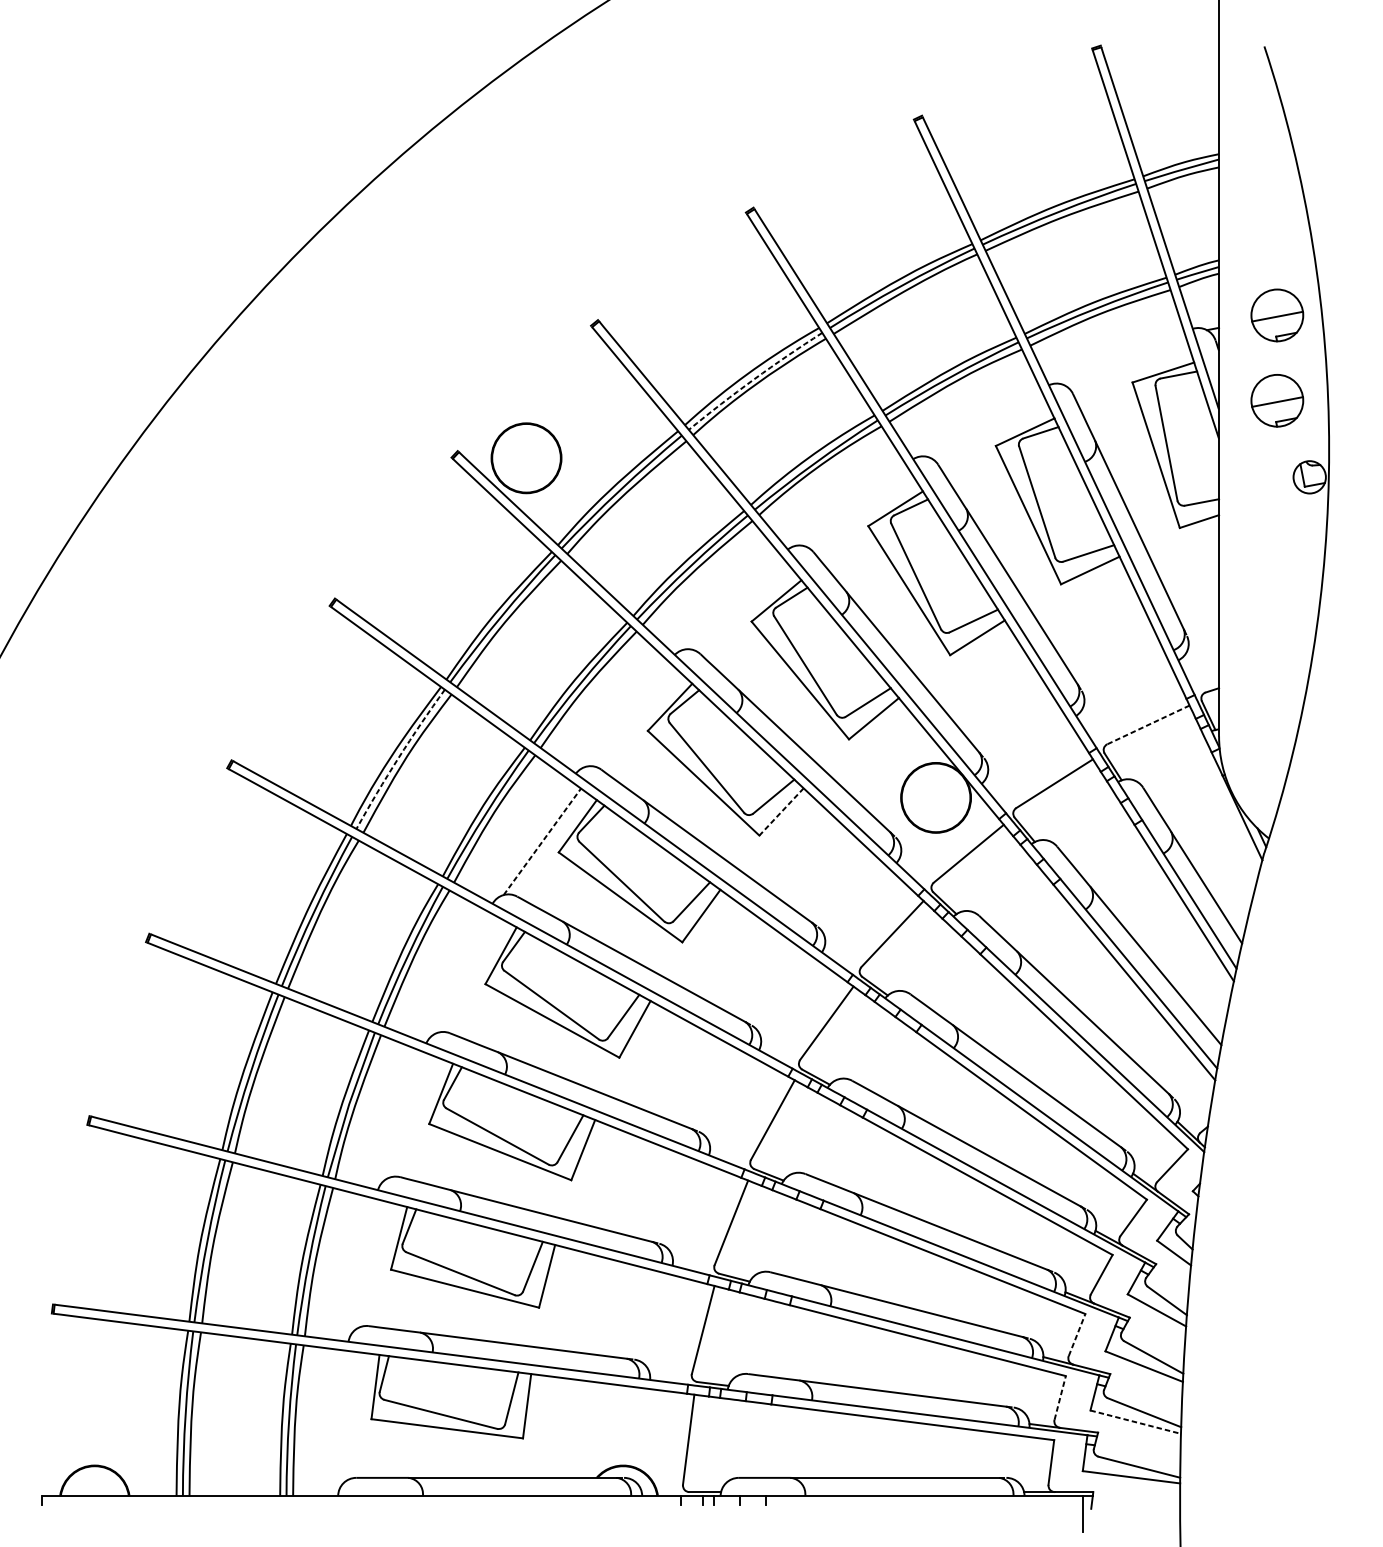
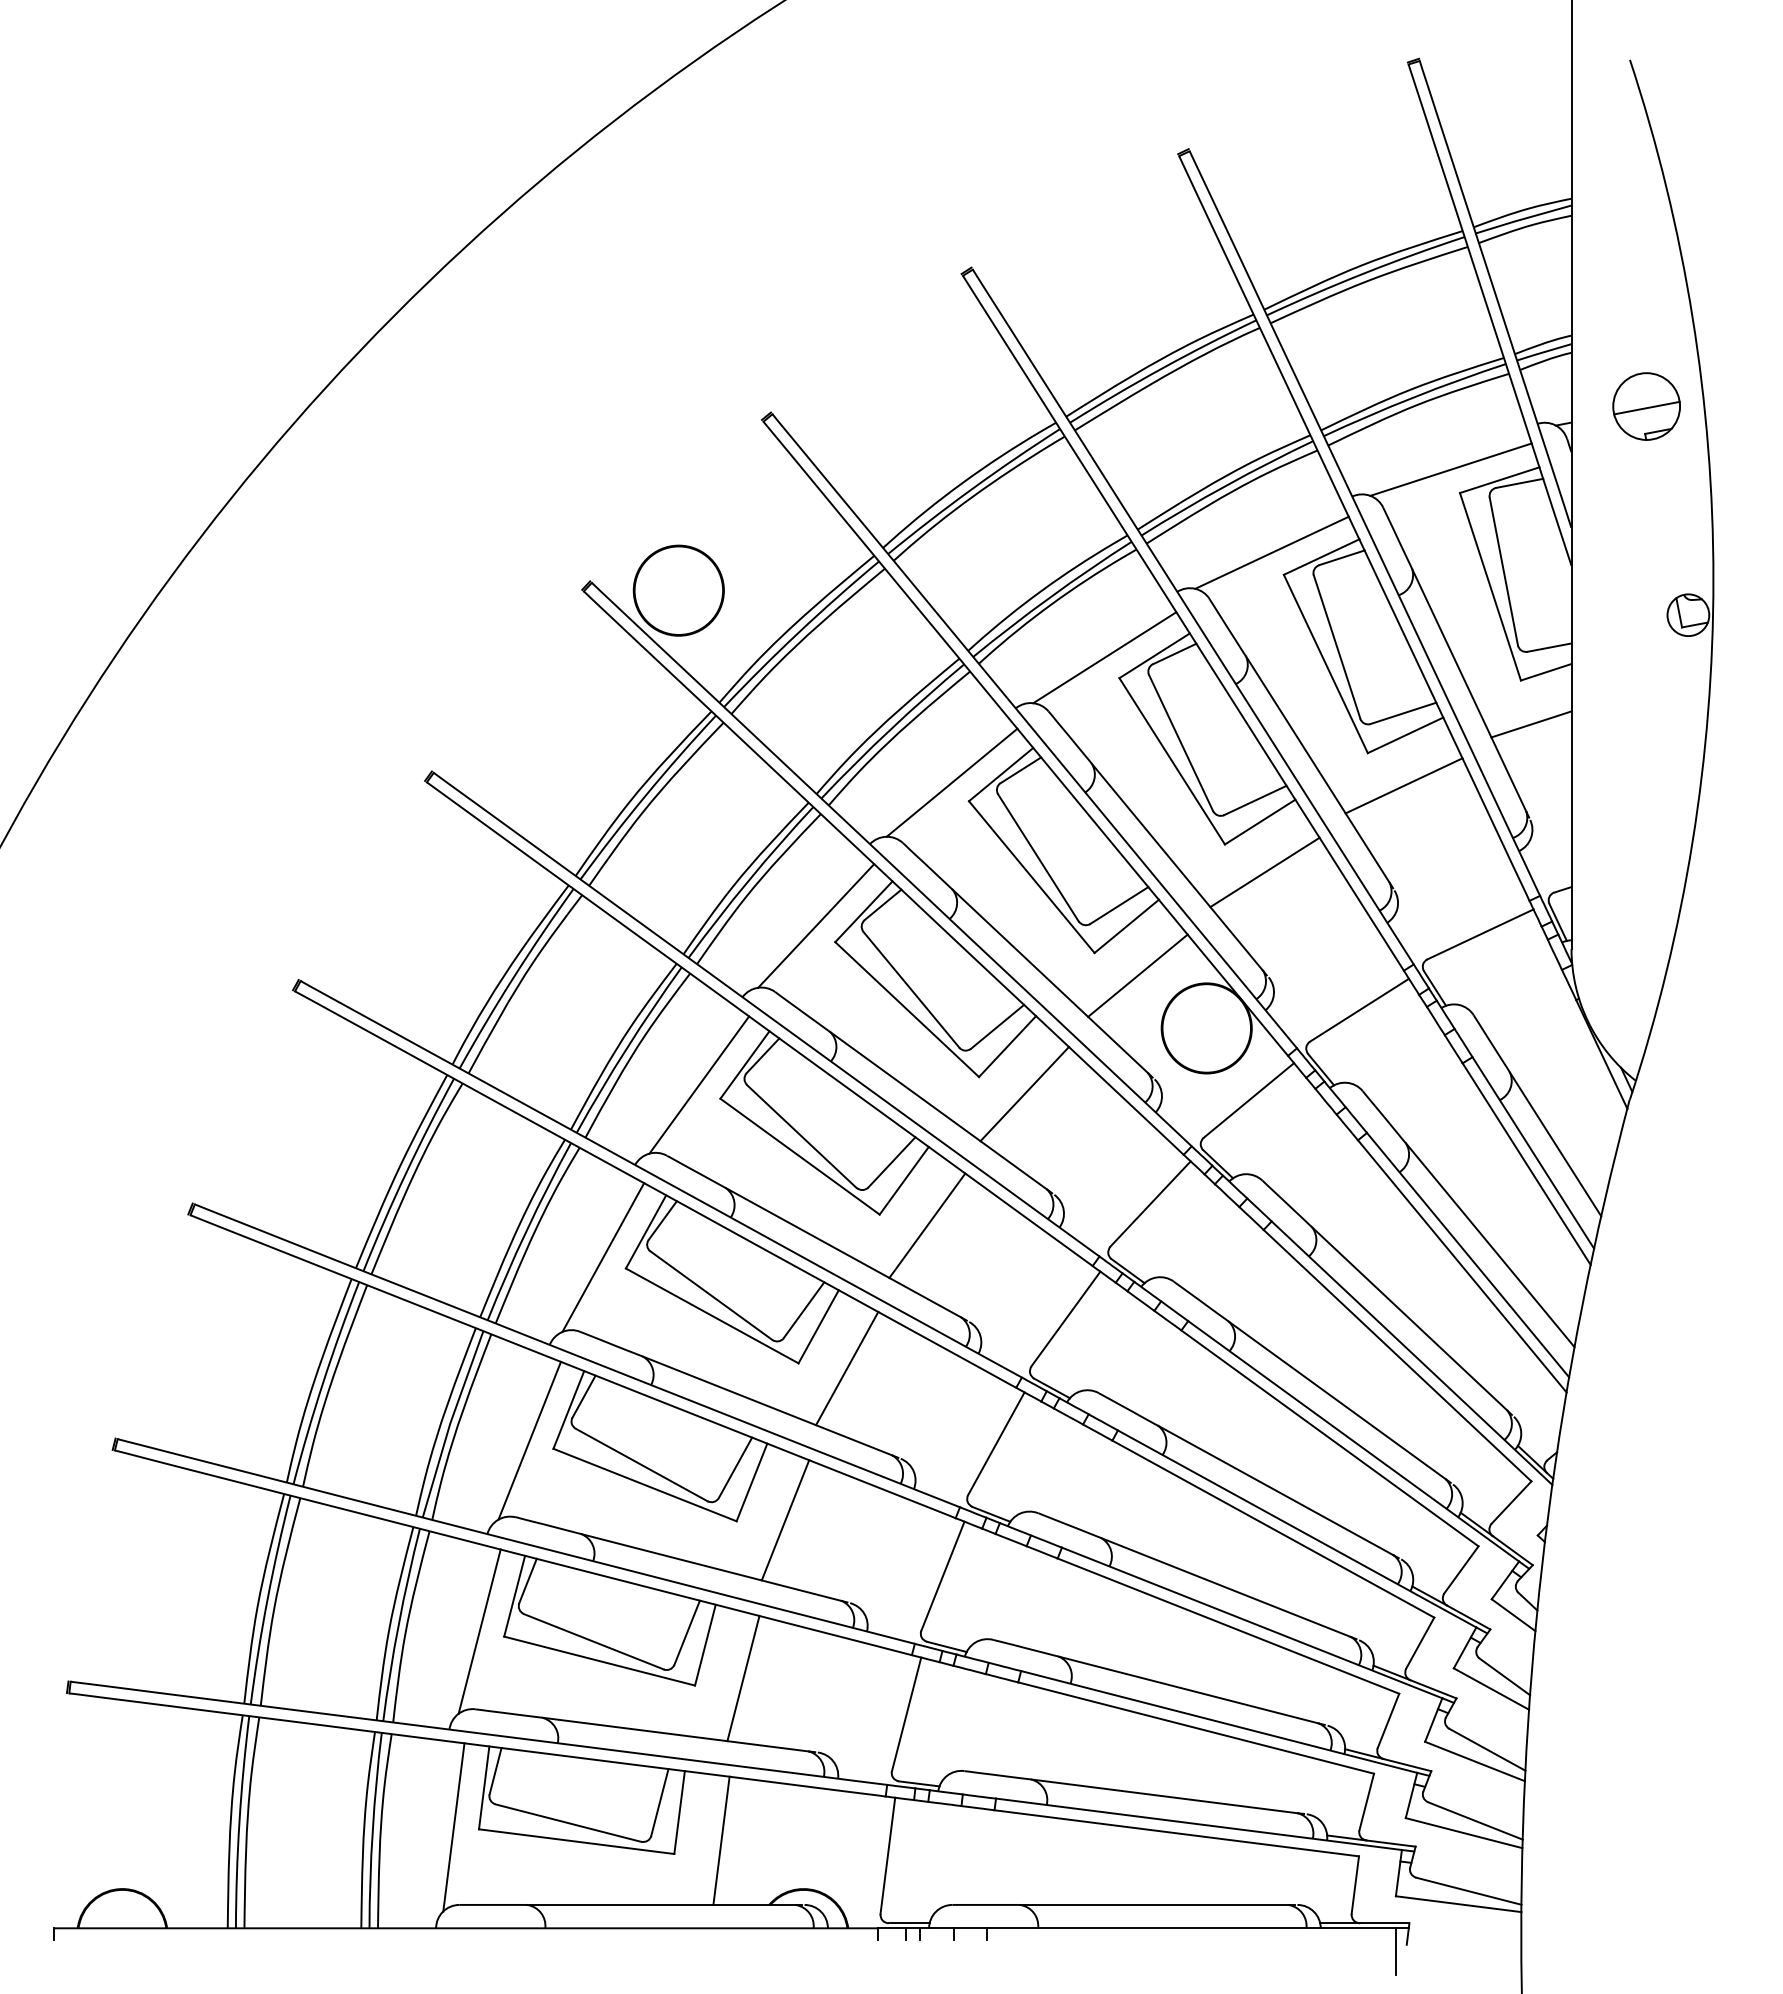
line: (1125, 364) -> (1450, 469), added
arc: (754, 379) -> (972, 488), dashed -> solid
part: (1277, 400) -> (1646, 516), removed
line: (986, 428) -> (1271, 552), added
line: (856, 510) -> (1104, 657), added
line: (1188, 562) -> (1531, 724), added
line: (738, 607) -> (951, 782), added
line: (1088, 609) -> (1403, 785), added
line: (980, 676) -> (1264, 872), added
line: (633, 718) -> (816, 925), added
line: (1148, 725) -> (1480, 934), dashed -> solid
line: (882, 756) -> (1137, 975), added
arc: (399, 757) -> (514, 976), dashed -> solid
line: (781, 811) -> (1007, 1046), dashed -> solid
line: (542, 842) -> (699, 1085), dashed -> solid
line: (794, 848) -> (1024, 1093), added
line: (719, 950) -> (927, 1225), added
line: (468, 975) -> (603, 1257), added
line: (657, 1061) -> (847, 1368), added
line: (410, 1117) -> (529, 1440), added
line: (609, 1179) -> (785, 1520), added
line: (371, 1265) -> (479, 1631), added
line: (576, 1302) -> (743, 1678), added
line: (1077, 1334) -> (1388, 1720), dashed -> solid
line: (1060, 1397) -> (1366, 1801), dashed -> solid
line: (351, 1417) -> (453, 1827), added
line: (1136, 1422) -> (1464, 1833), dashed -> solid
line: (559, 1427) -> (721, 1840), added

